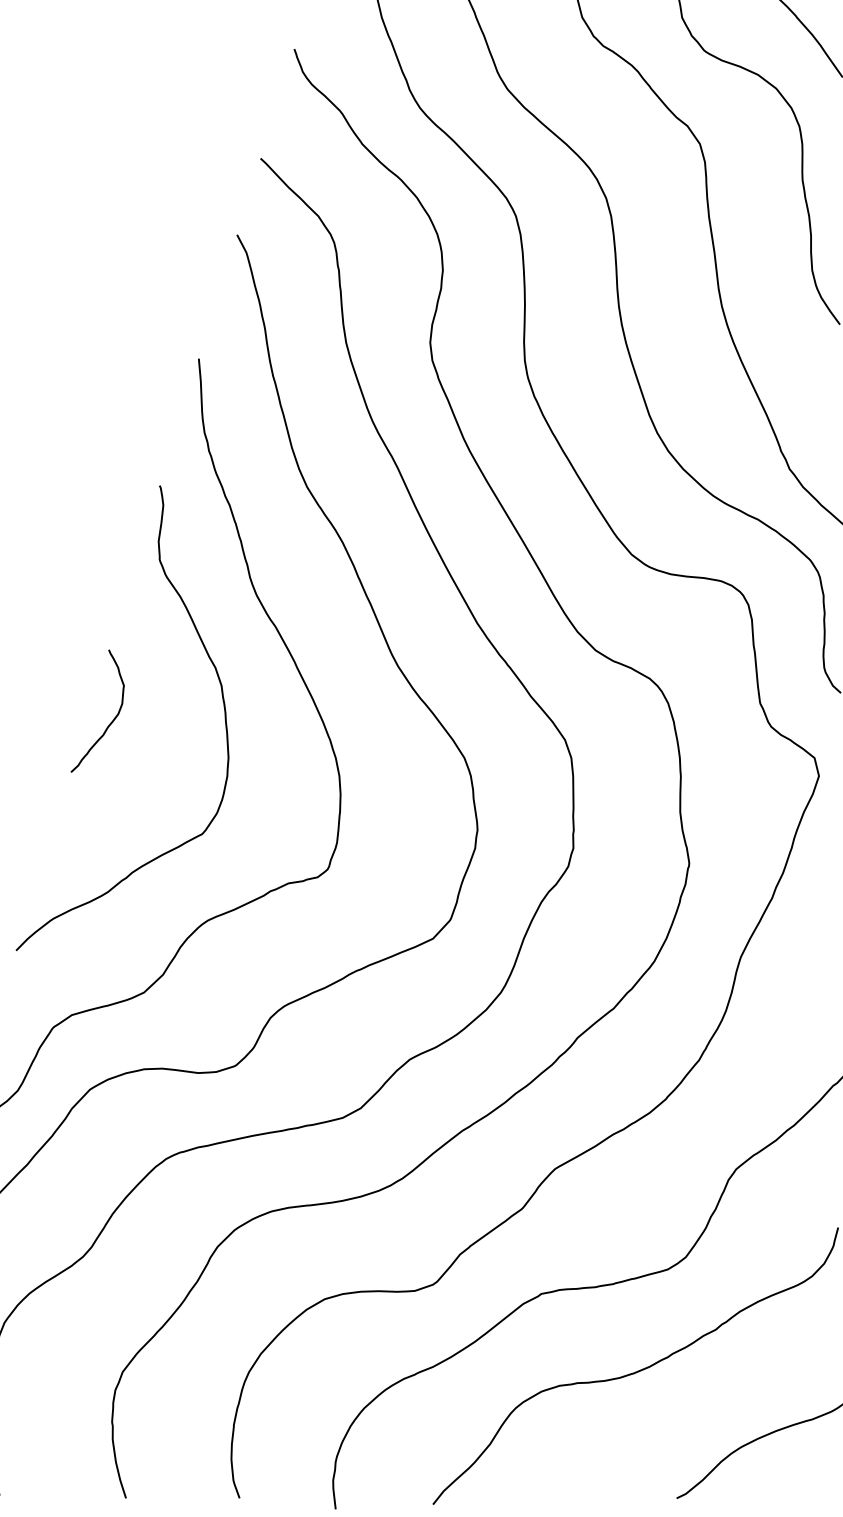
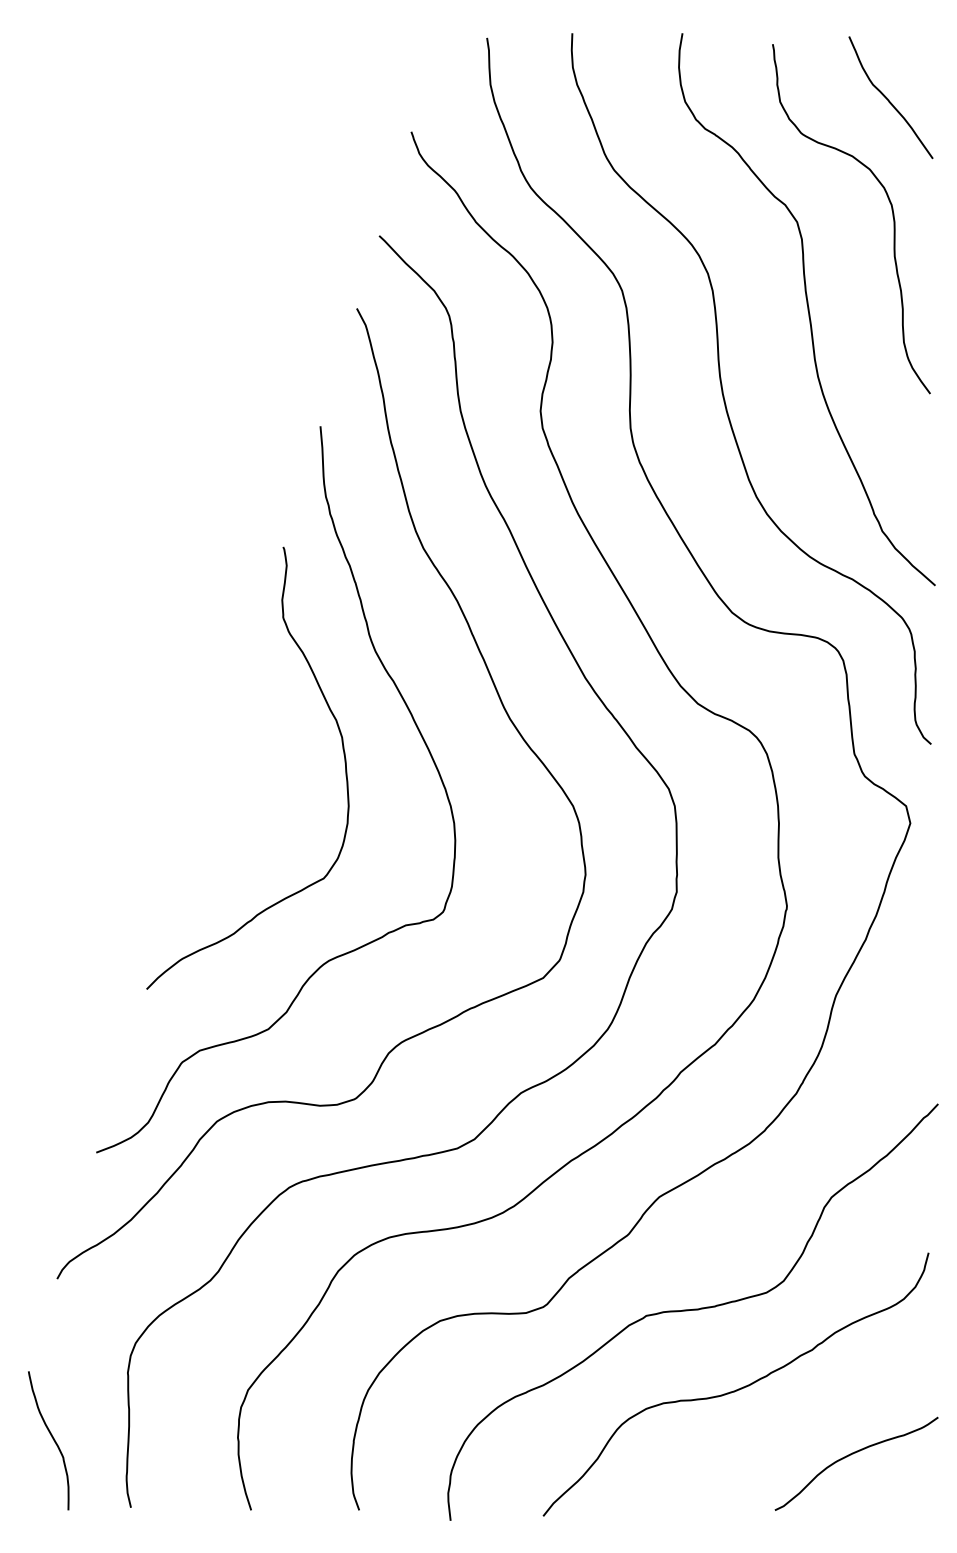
curve: (112, 719) -> (238, 769), removed

